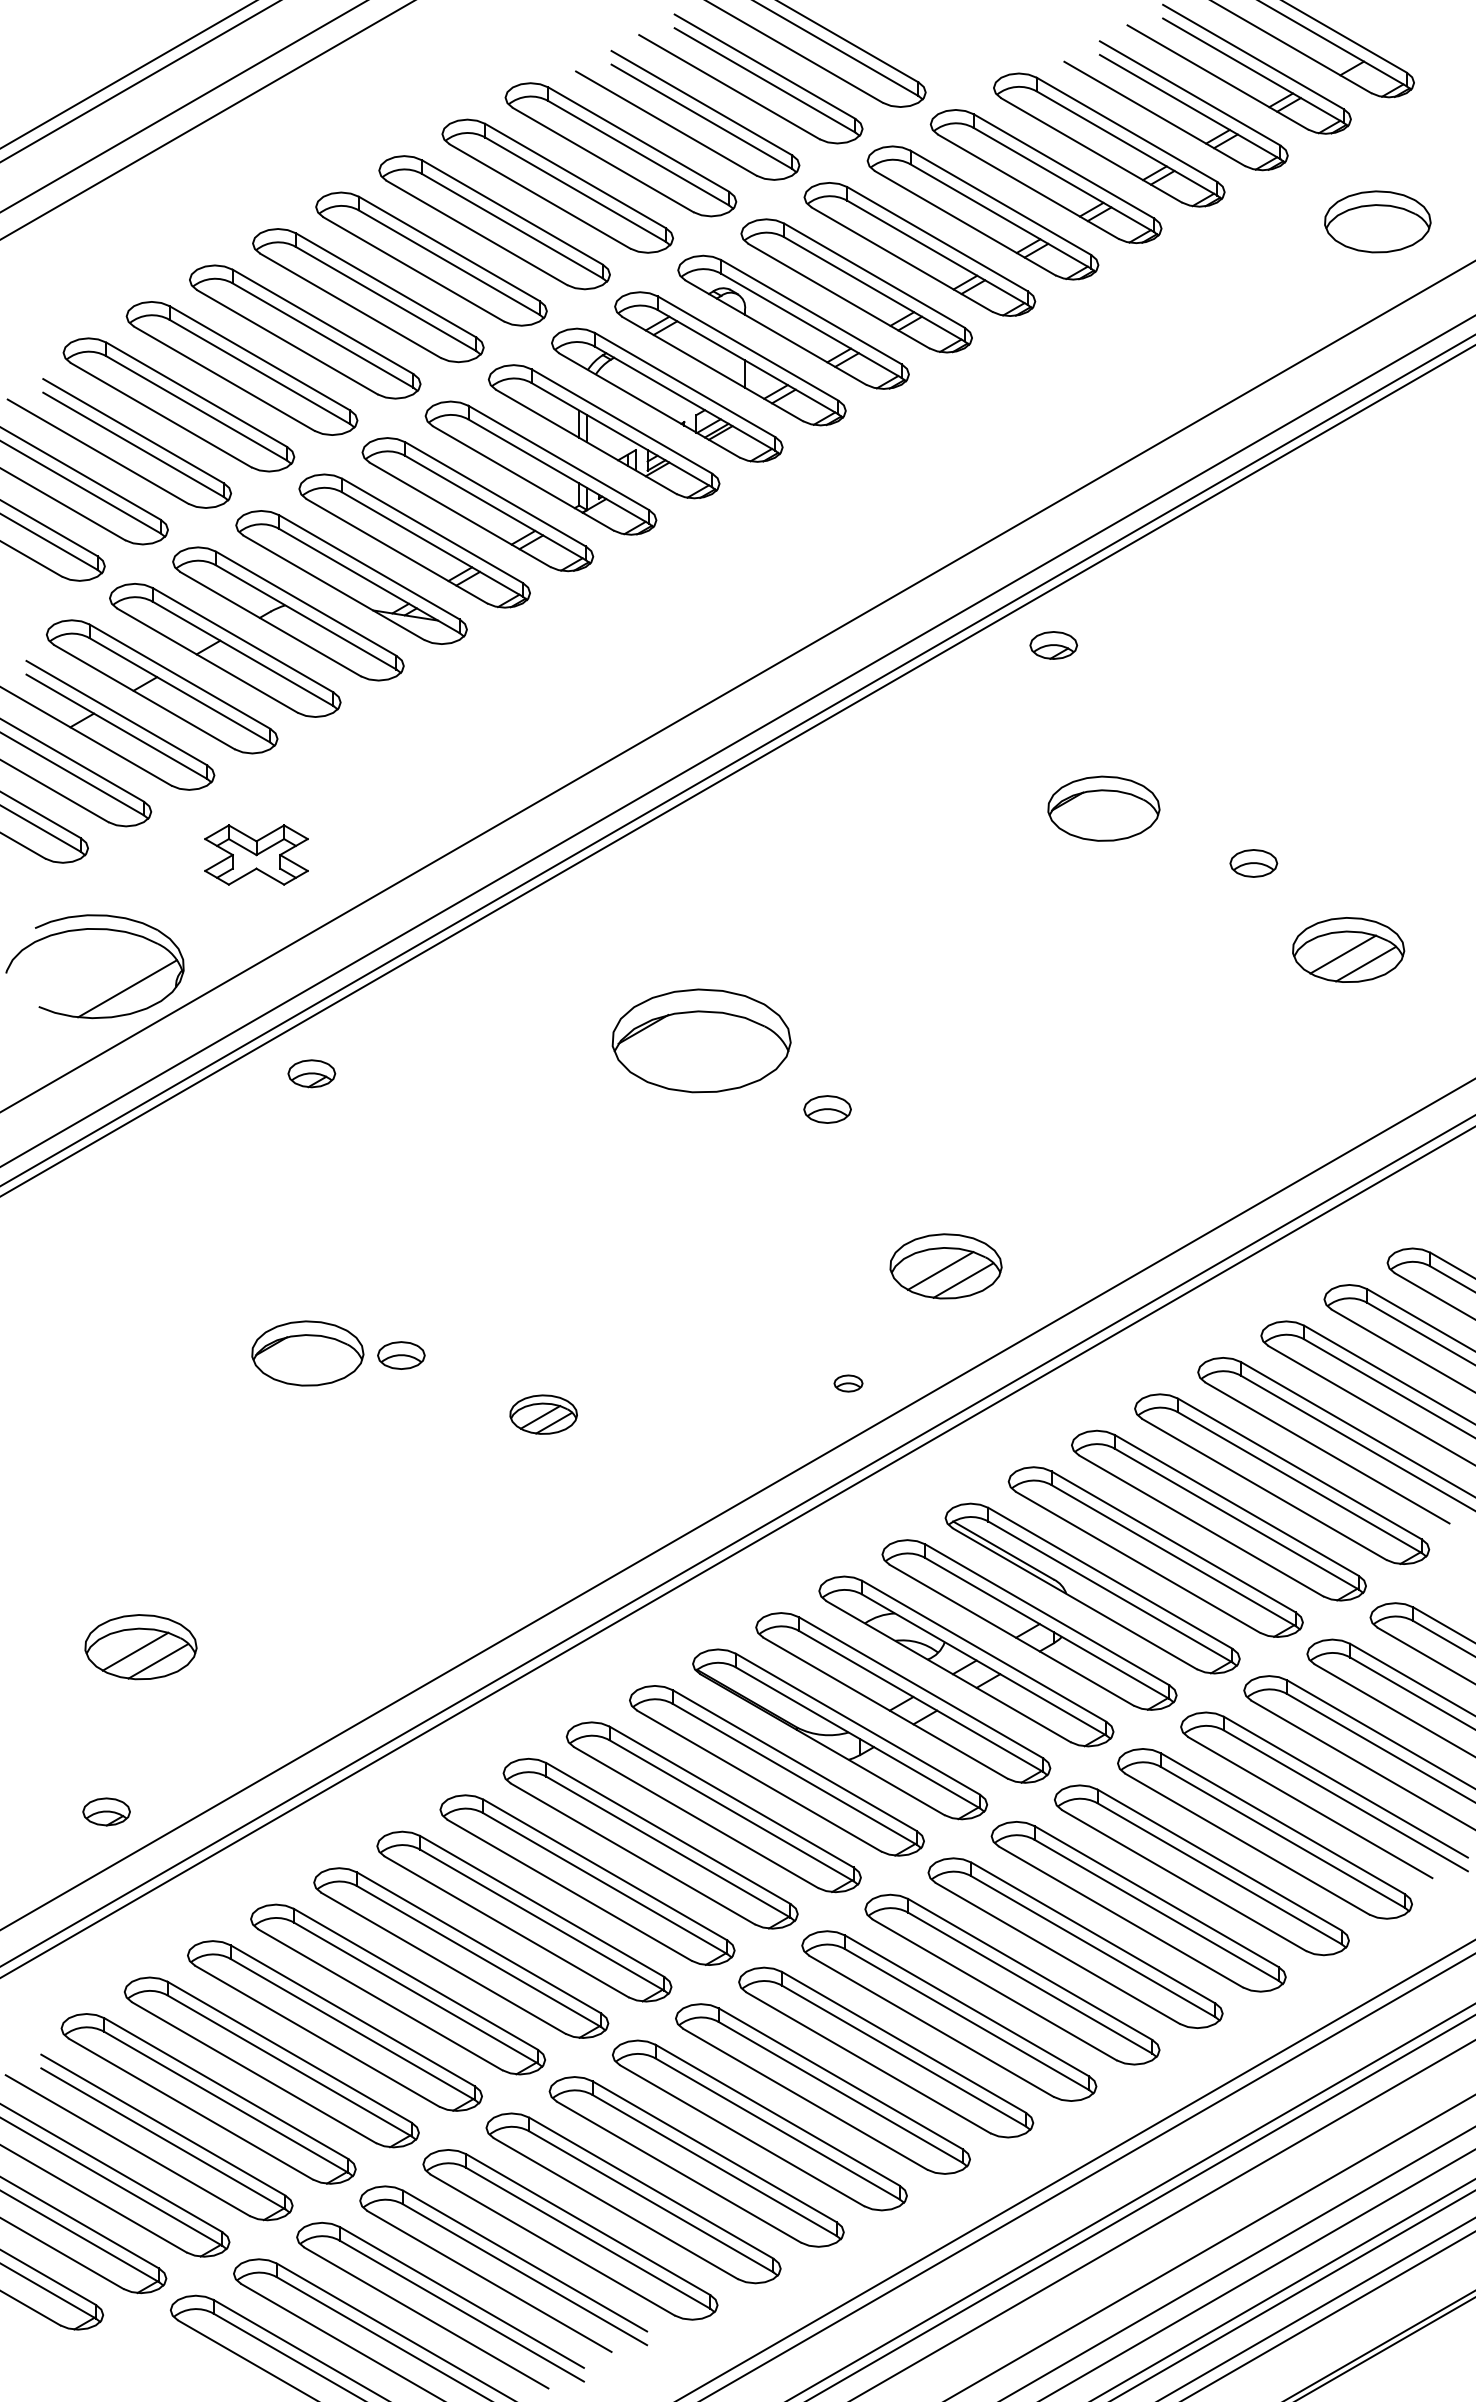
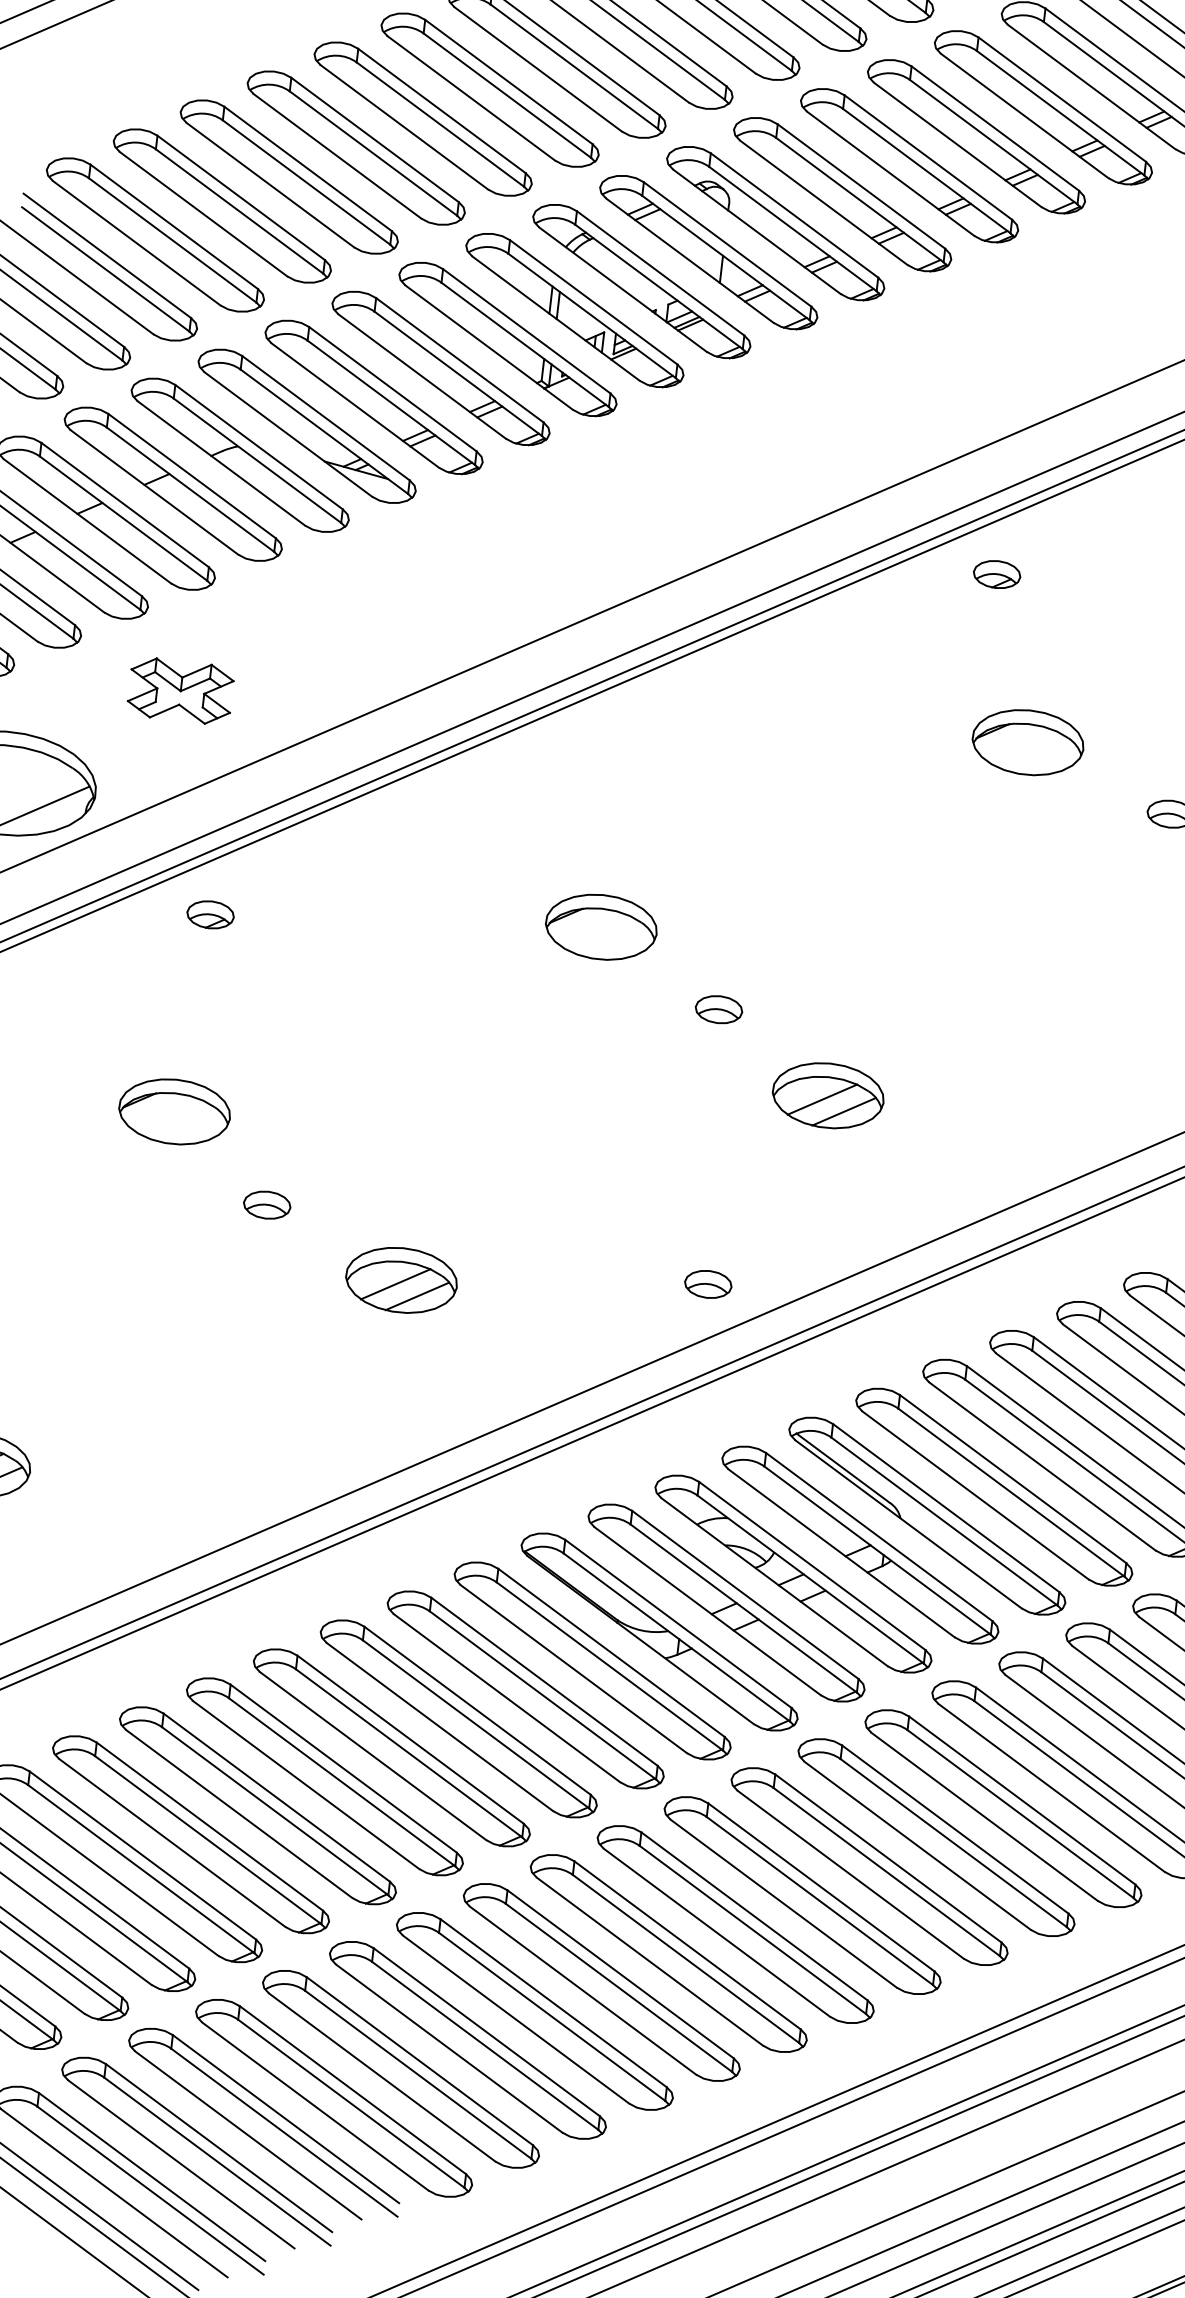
part: (700, 1041) -> (600, 927), size x0.62
part: (945, 1266) -> (827, 1095), moved
part: (307, 1353) -> (174, 1111), moved
part: (848, 1383) -> (708, 1284), size x1.67
part: (543, 1414) -> (401, 1280), size x1.67

